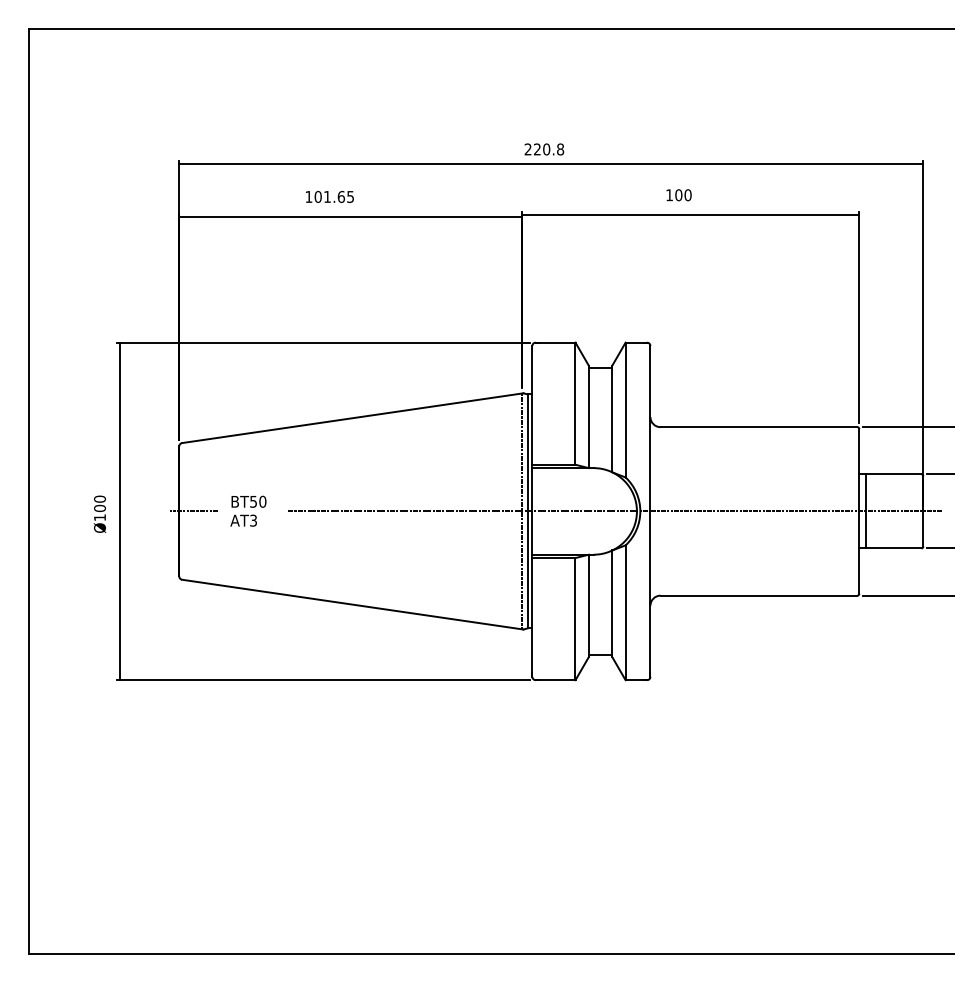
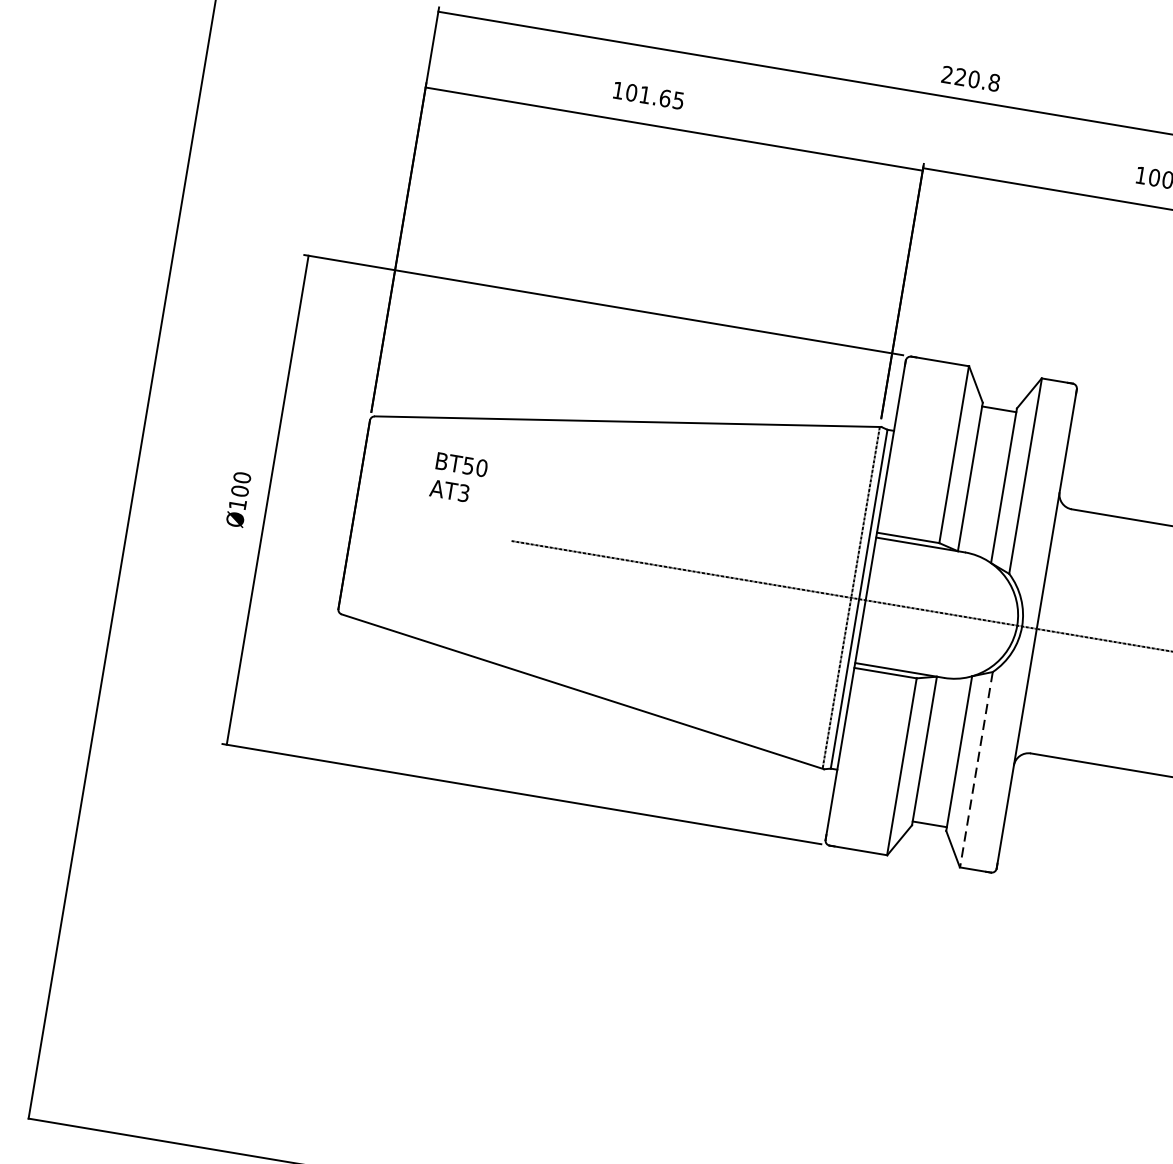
text: (248, 510) -> (459, 477), moved
line: (193, 511) -> (374, 518), removed
line: (625, 613) -> (975, 770), solid -> dashed

